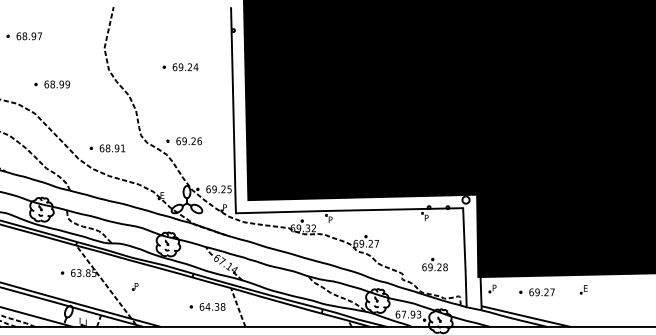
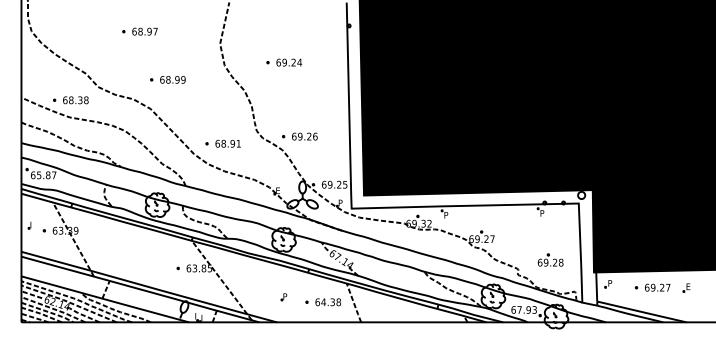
part: (180, 67) -> (284, 62), moved
part: (134, 287) -> (283, 297), moved
part: (583, 289) -> (686, 287), moved

